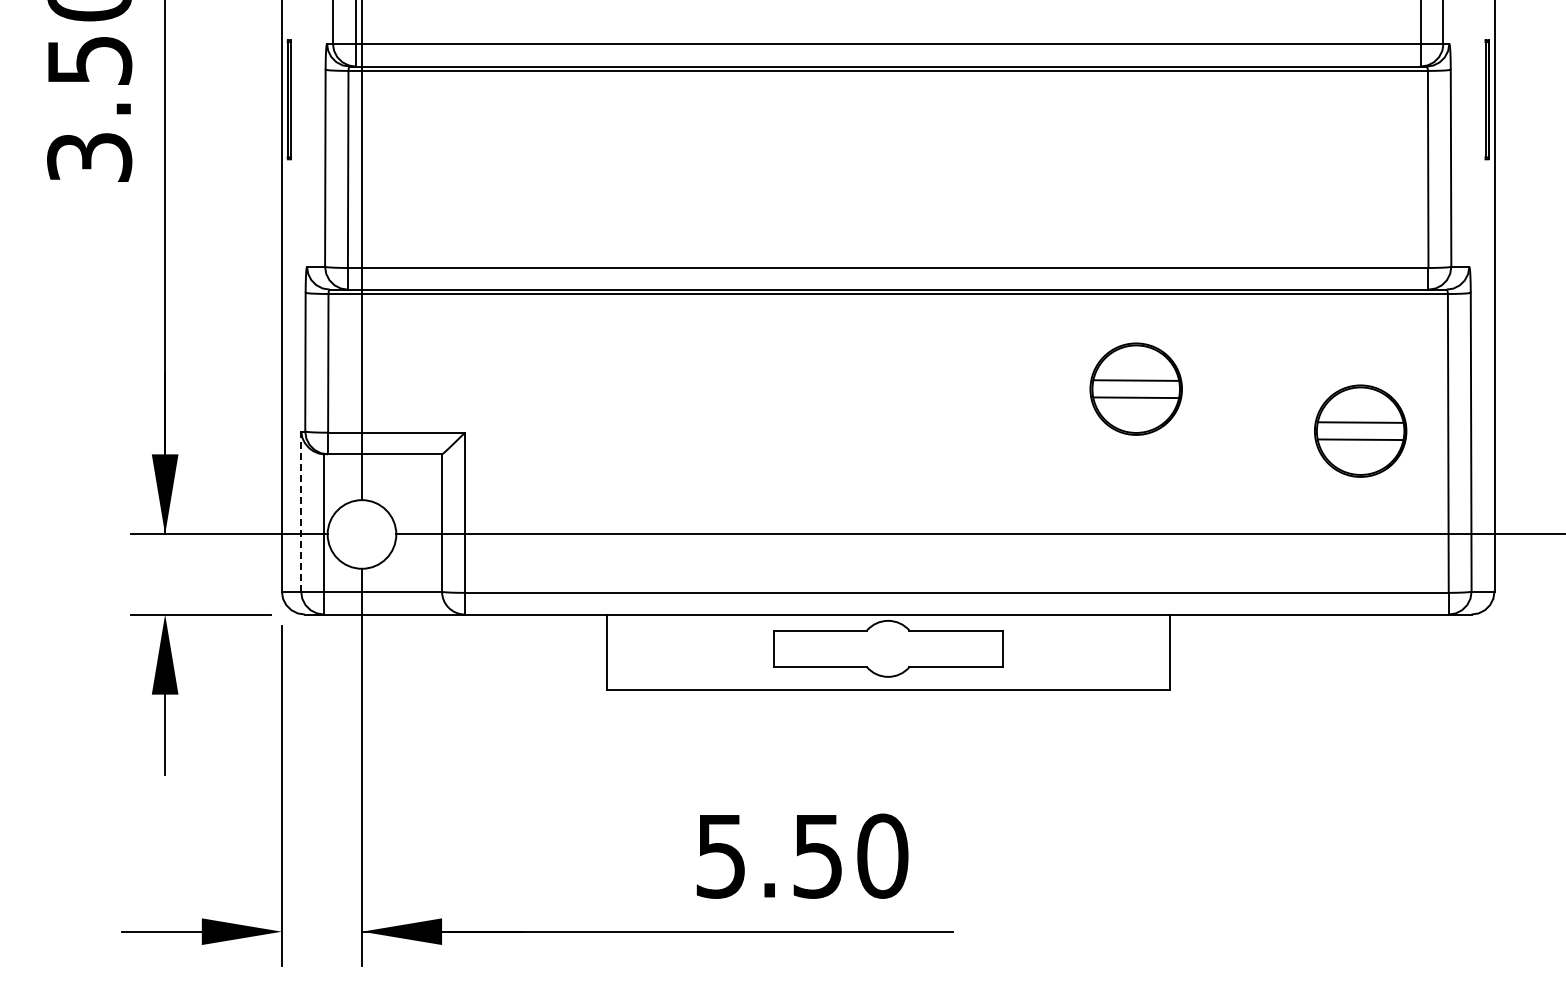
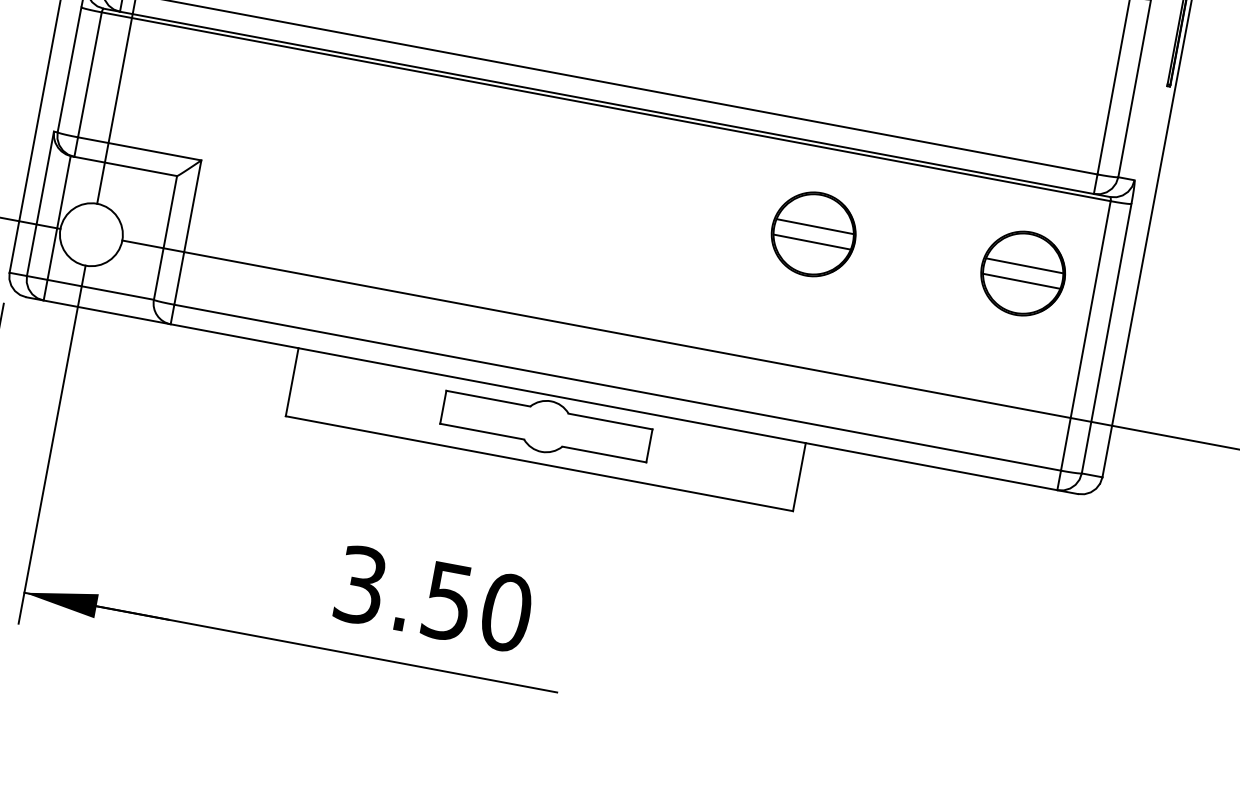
part: (1360, 430) -> (1023, 272), moved
line: (301, 511) -> (40, 203), dashed -> solid
text: (720, 855) -> (360, 584), 5.50 -> 3.50

